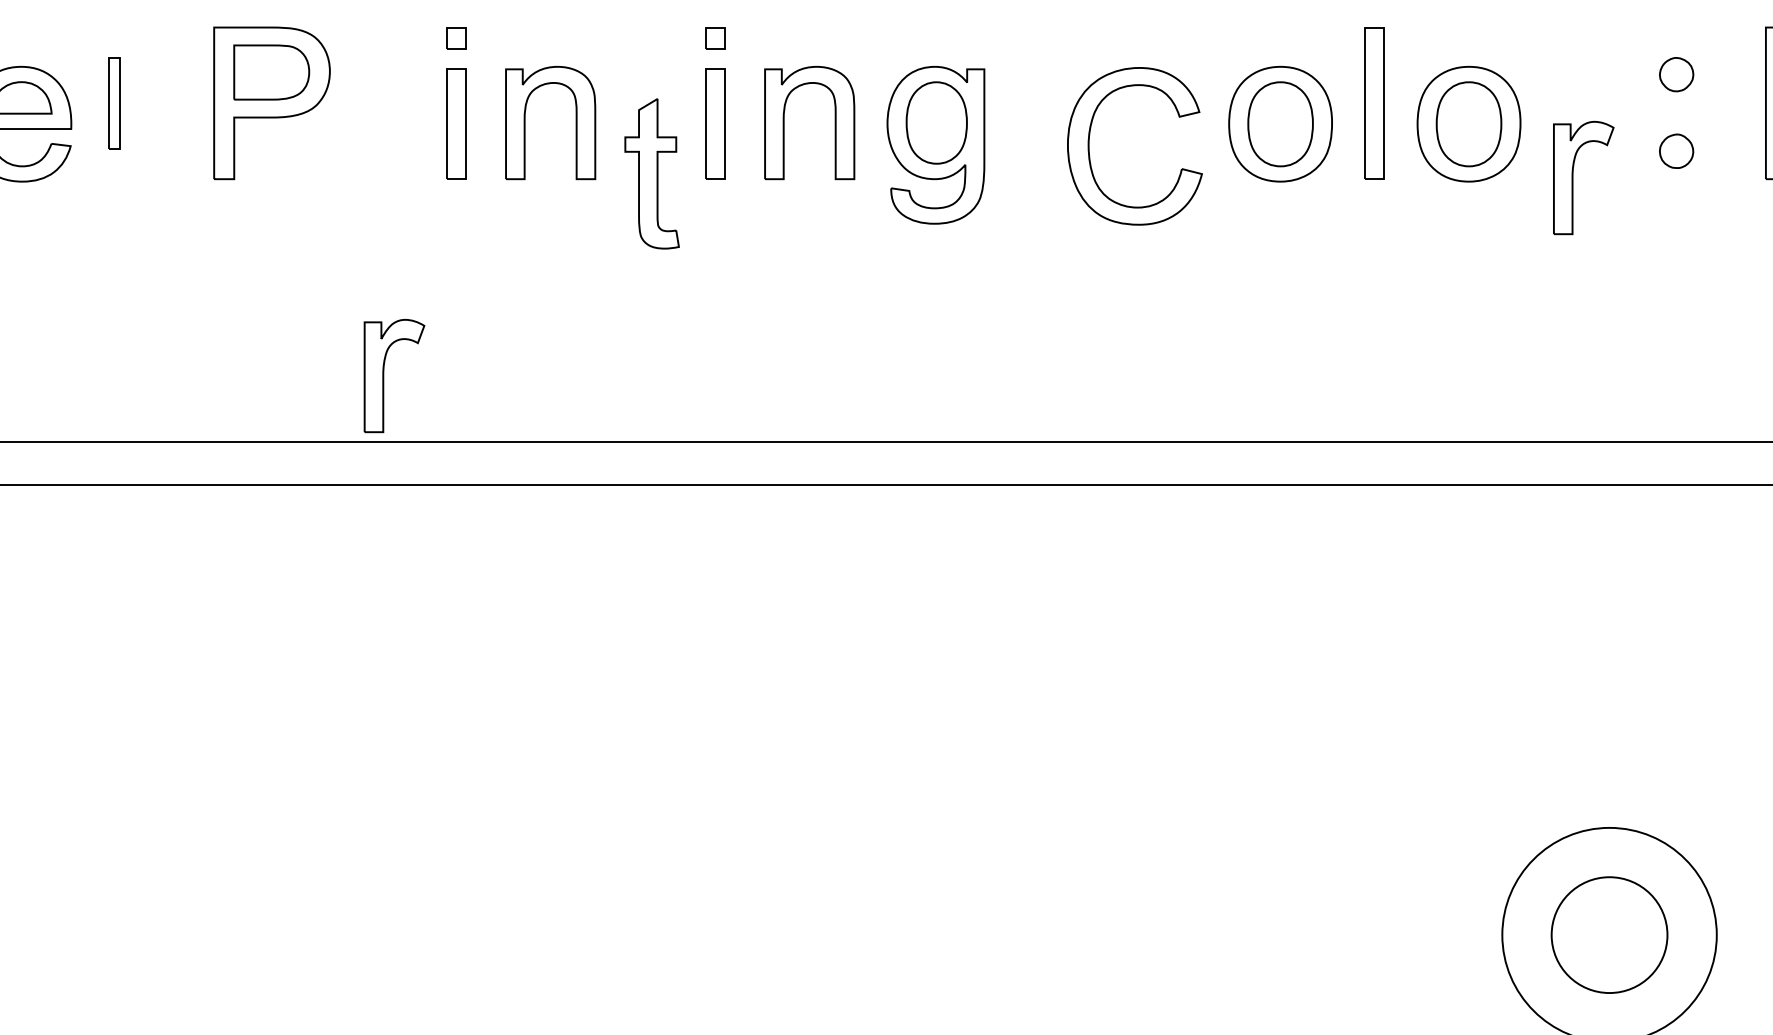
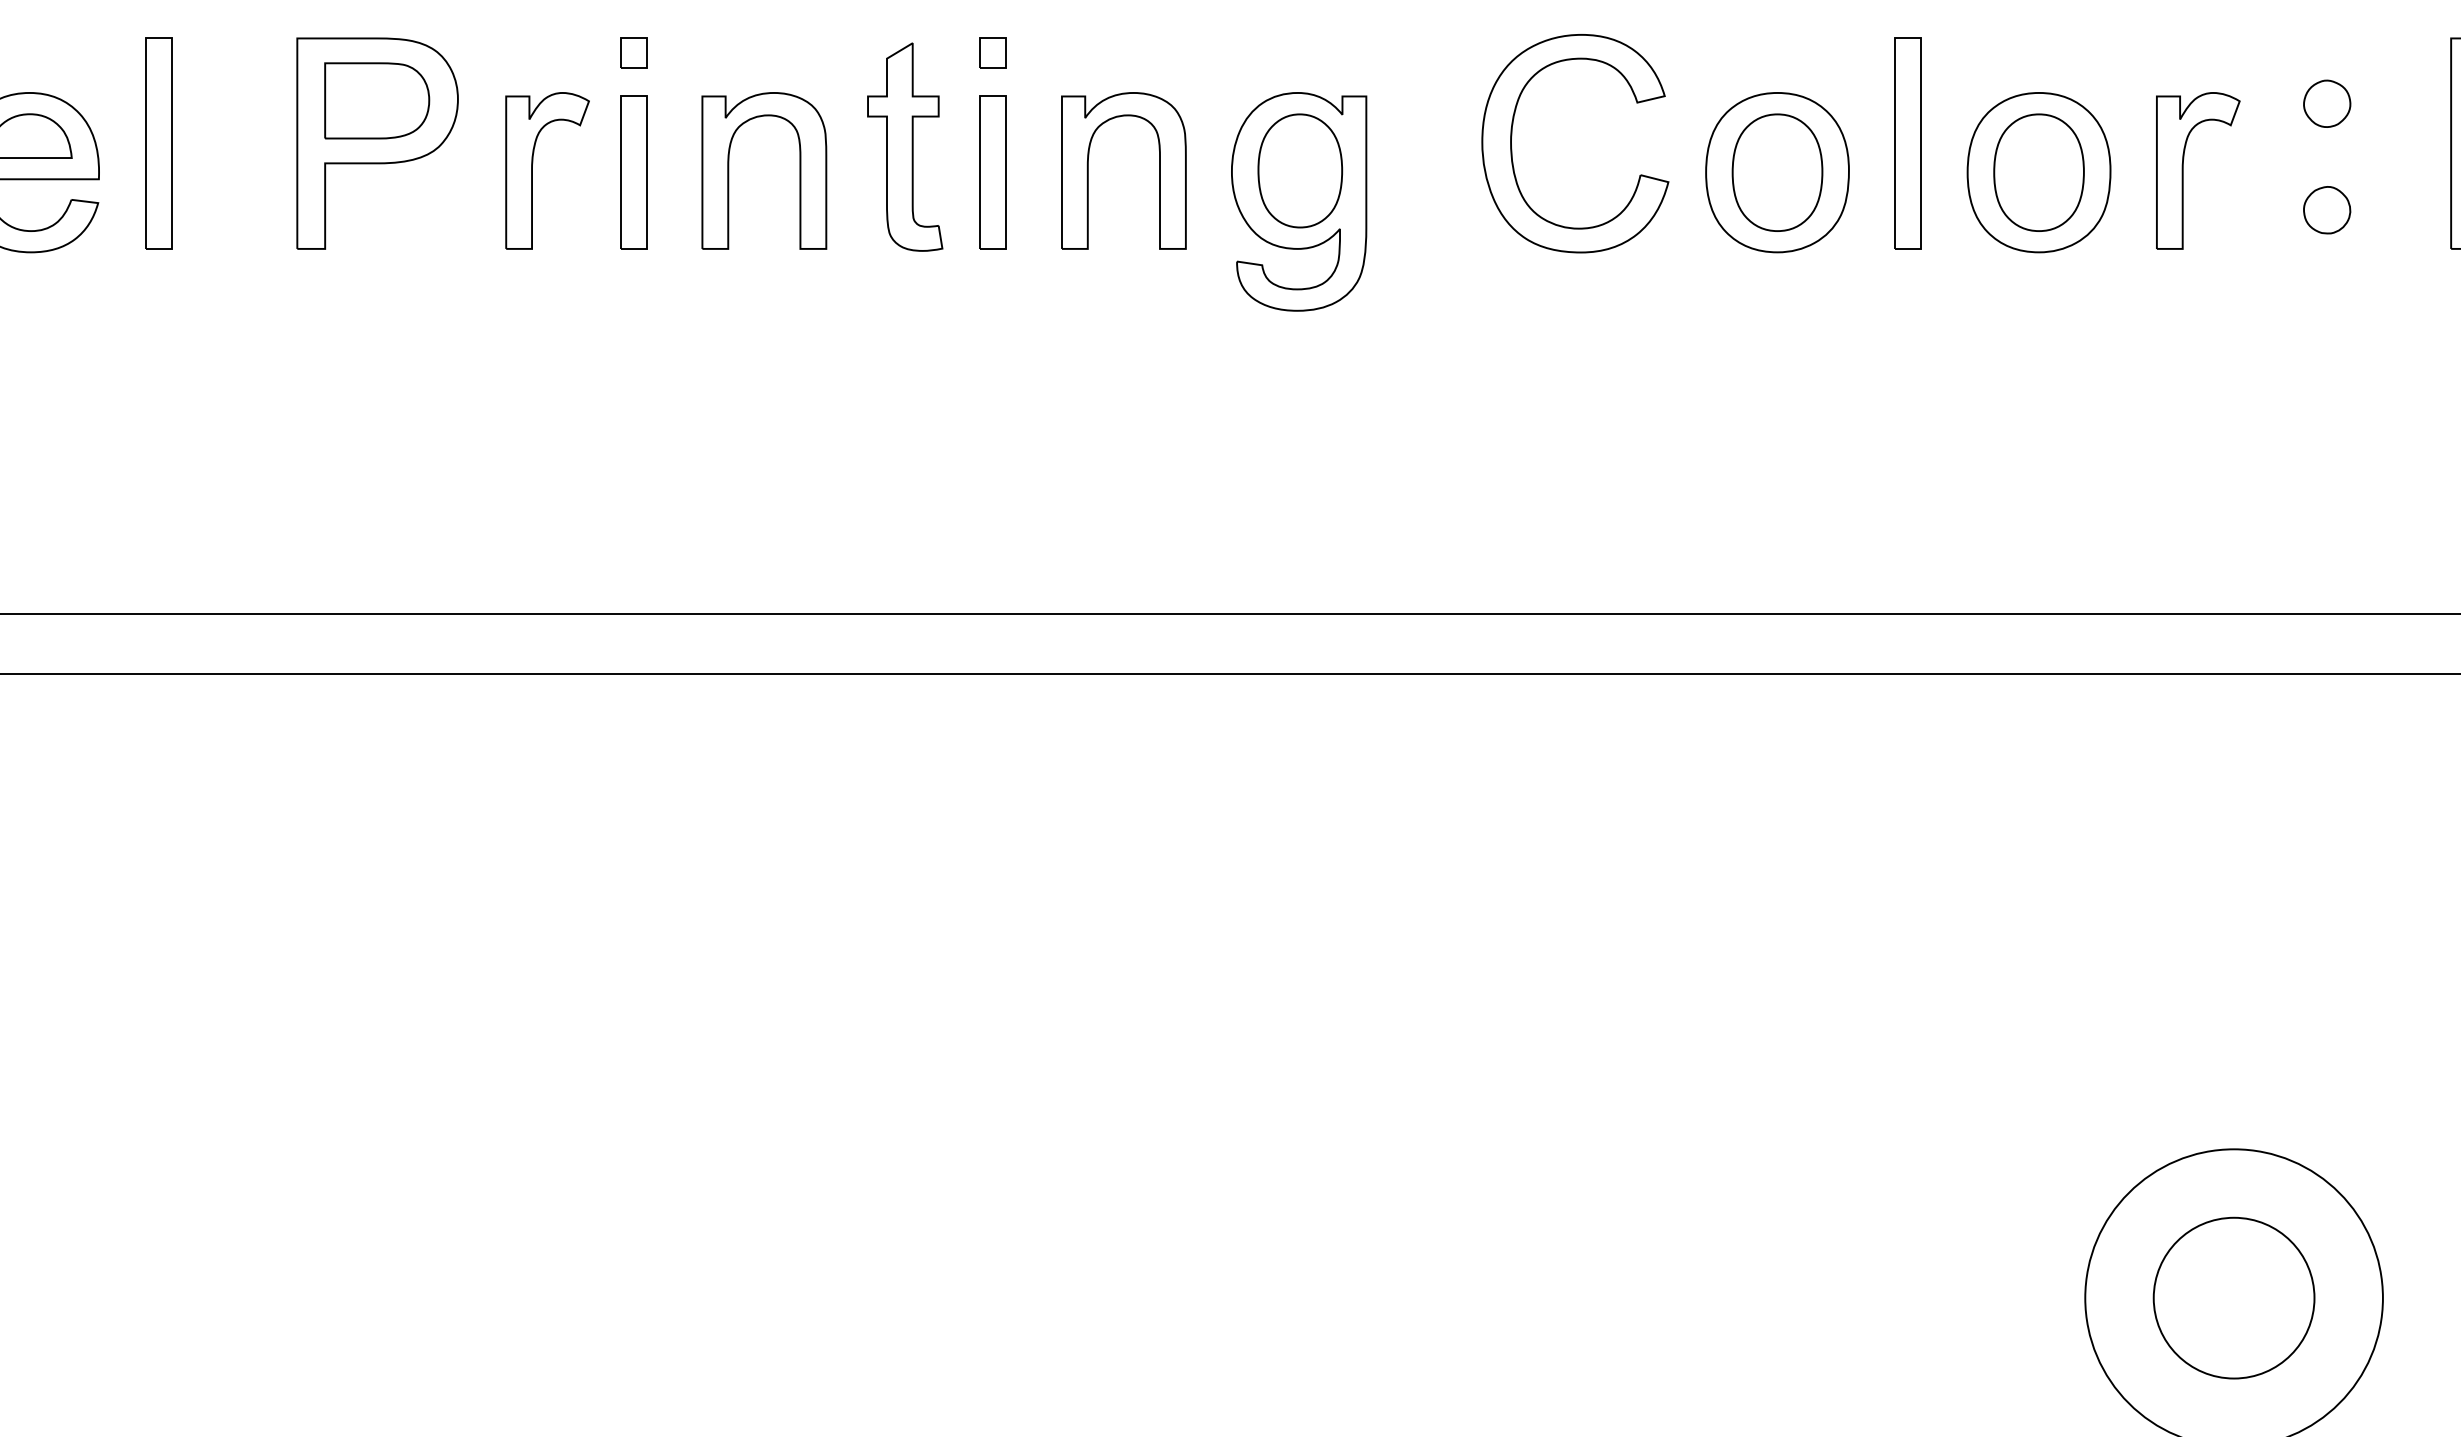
part: (114, 103) -> (158, 143), size x1.67
part: (1089, 146) -> (1512, 143), moved
part: (651, 173) -> (904, 146), moved
part: (1573, 177) -> (2184, 170), moved
part: (384, 376) -> (533, 171), moved

